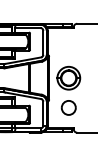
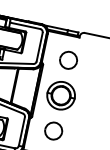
part: (68, 48) -> (68, 60), added

